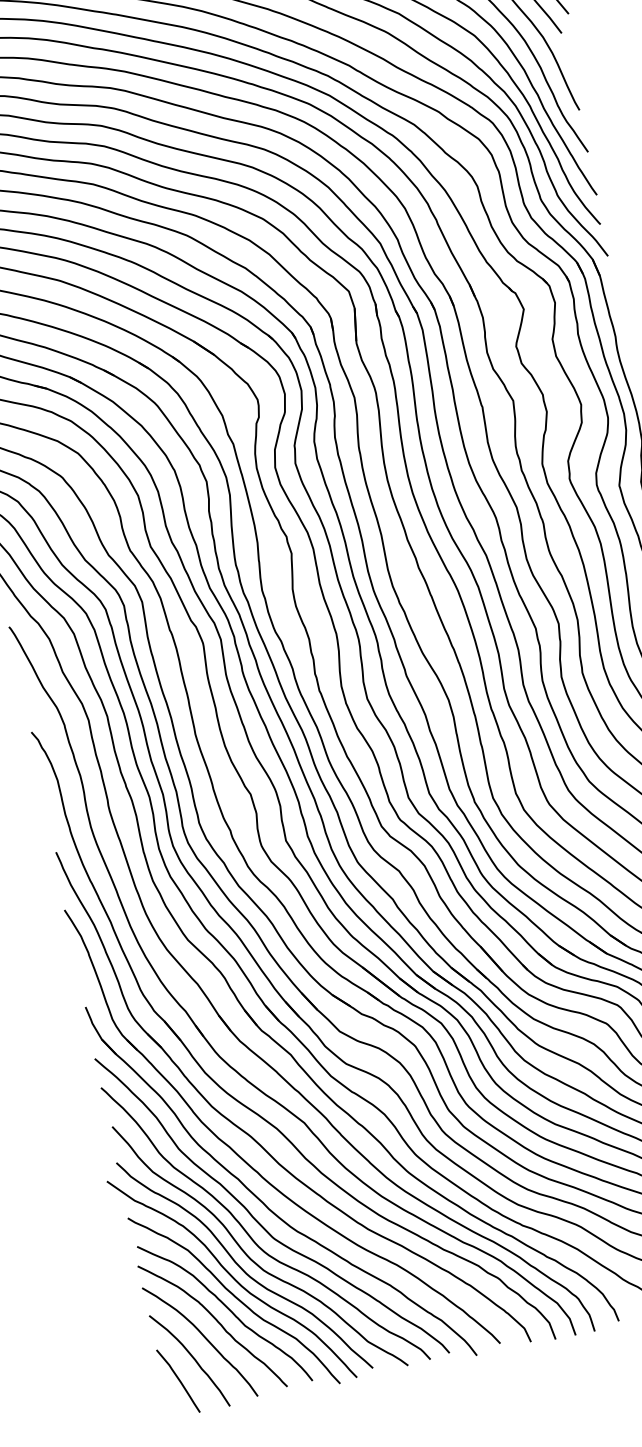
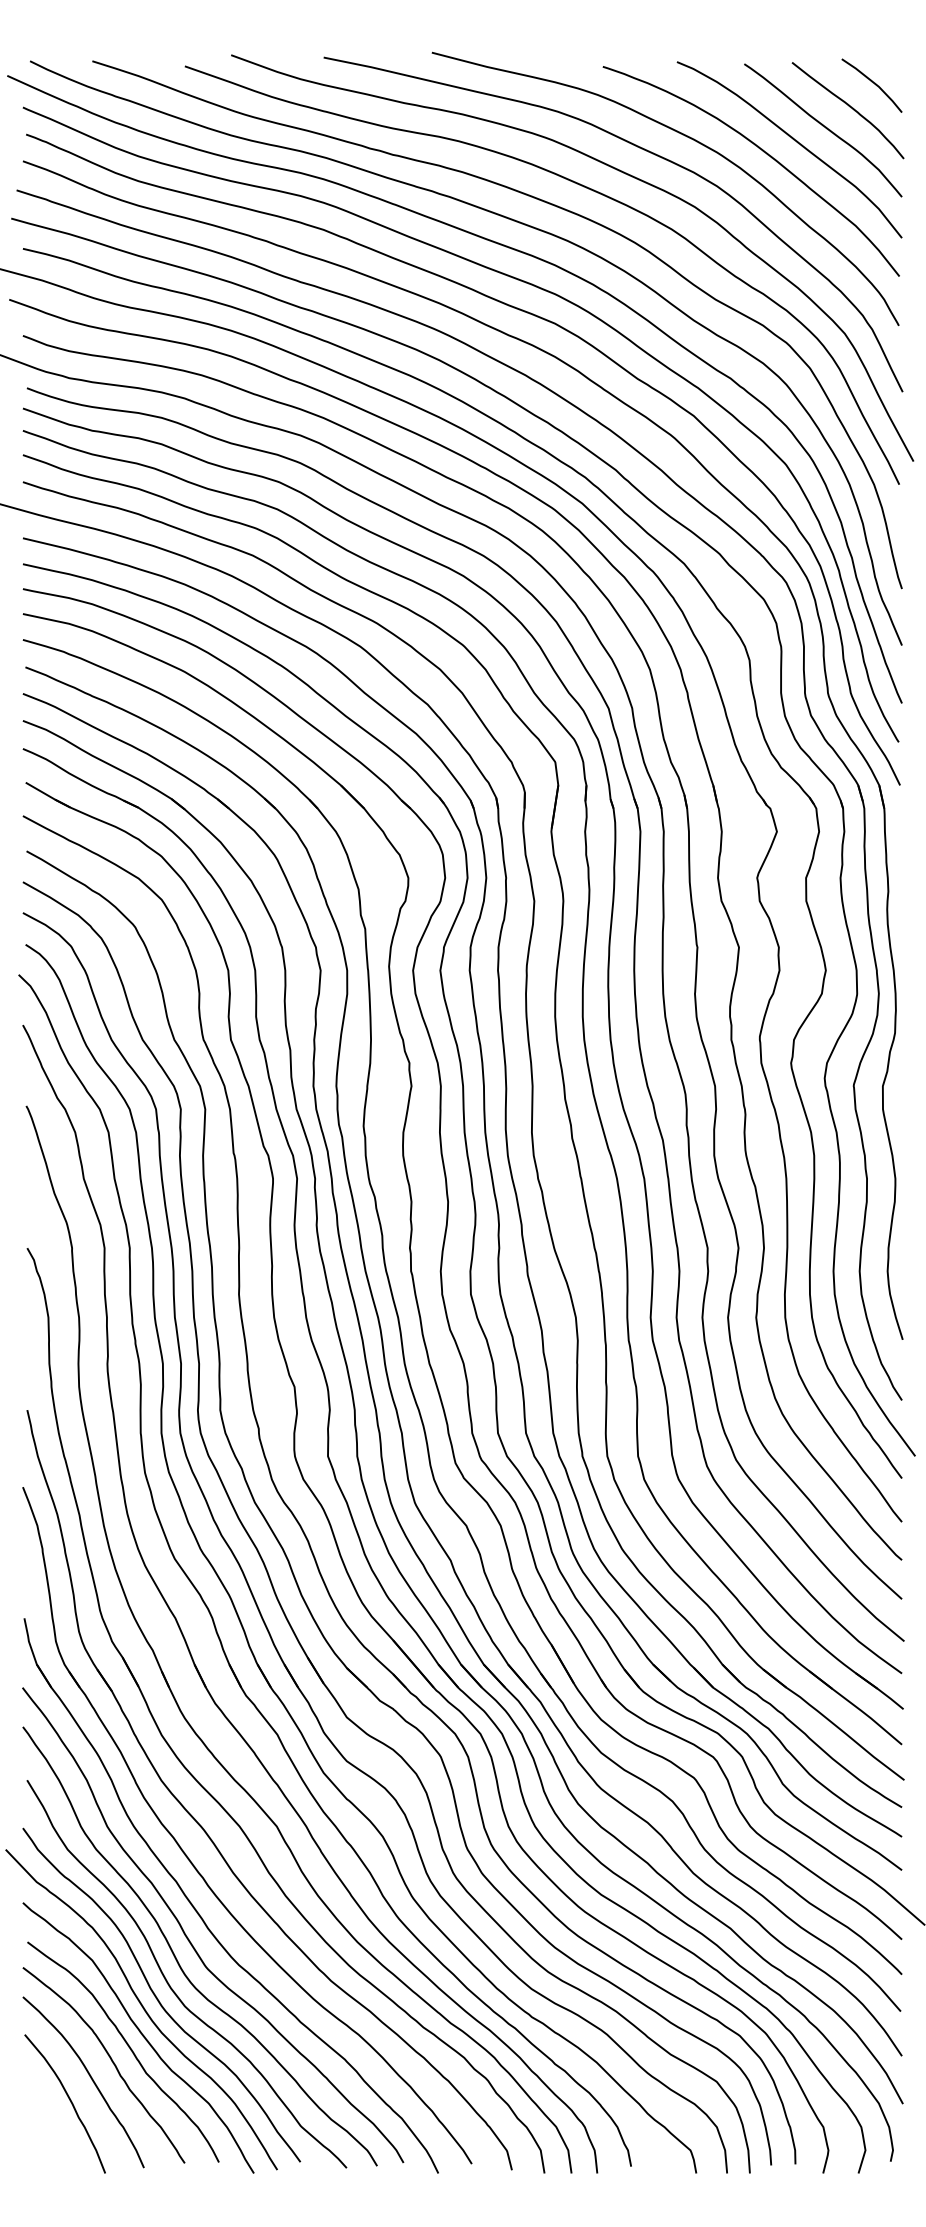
curve: (178, 1380) -> (45, 2126), removed

